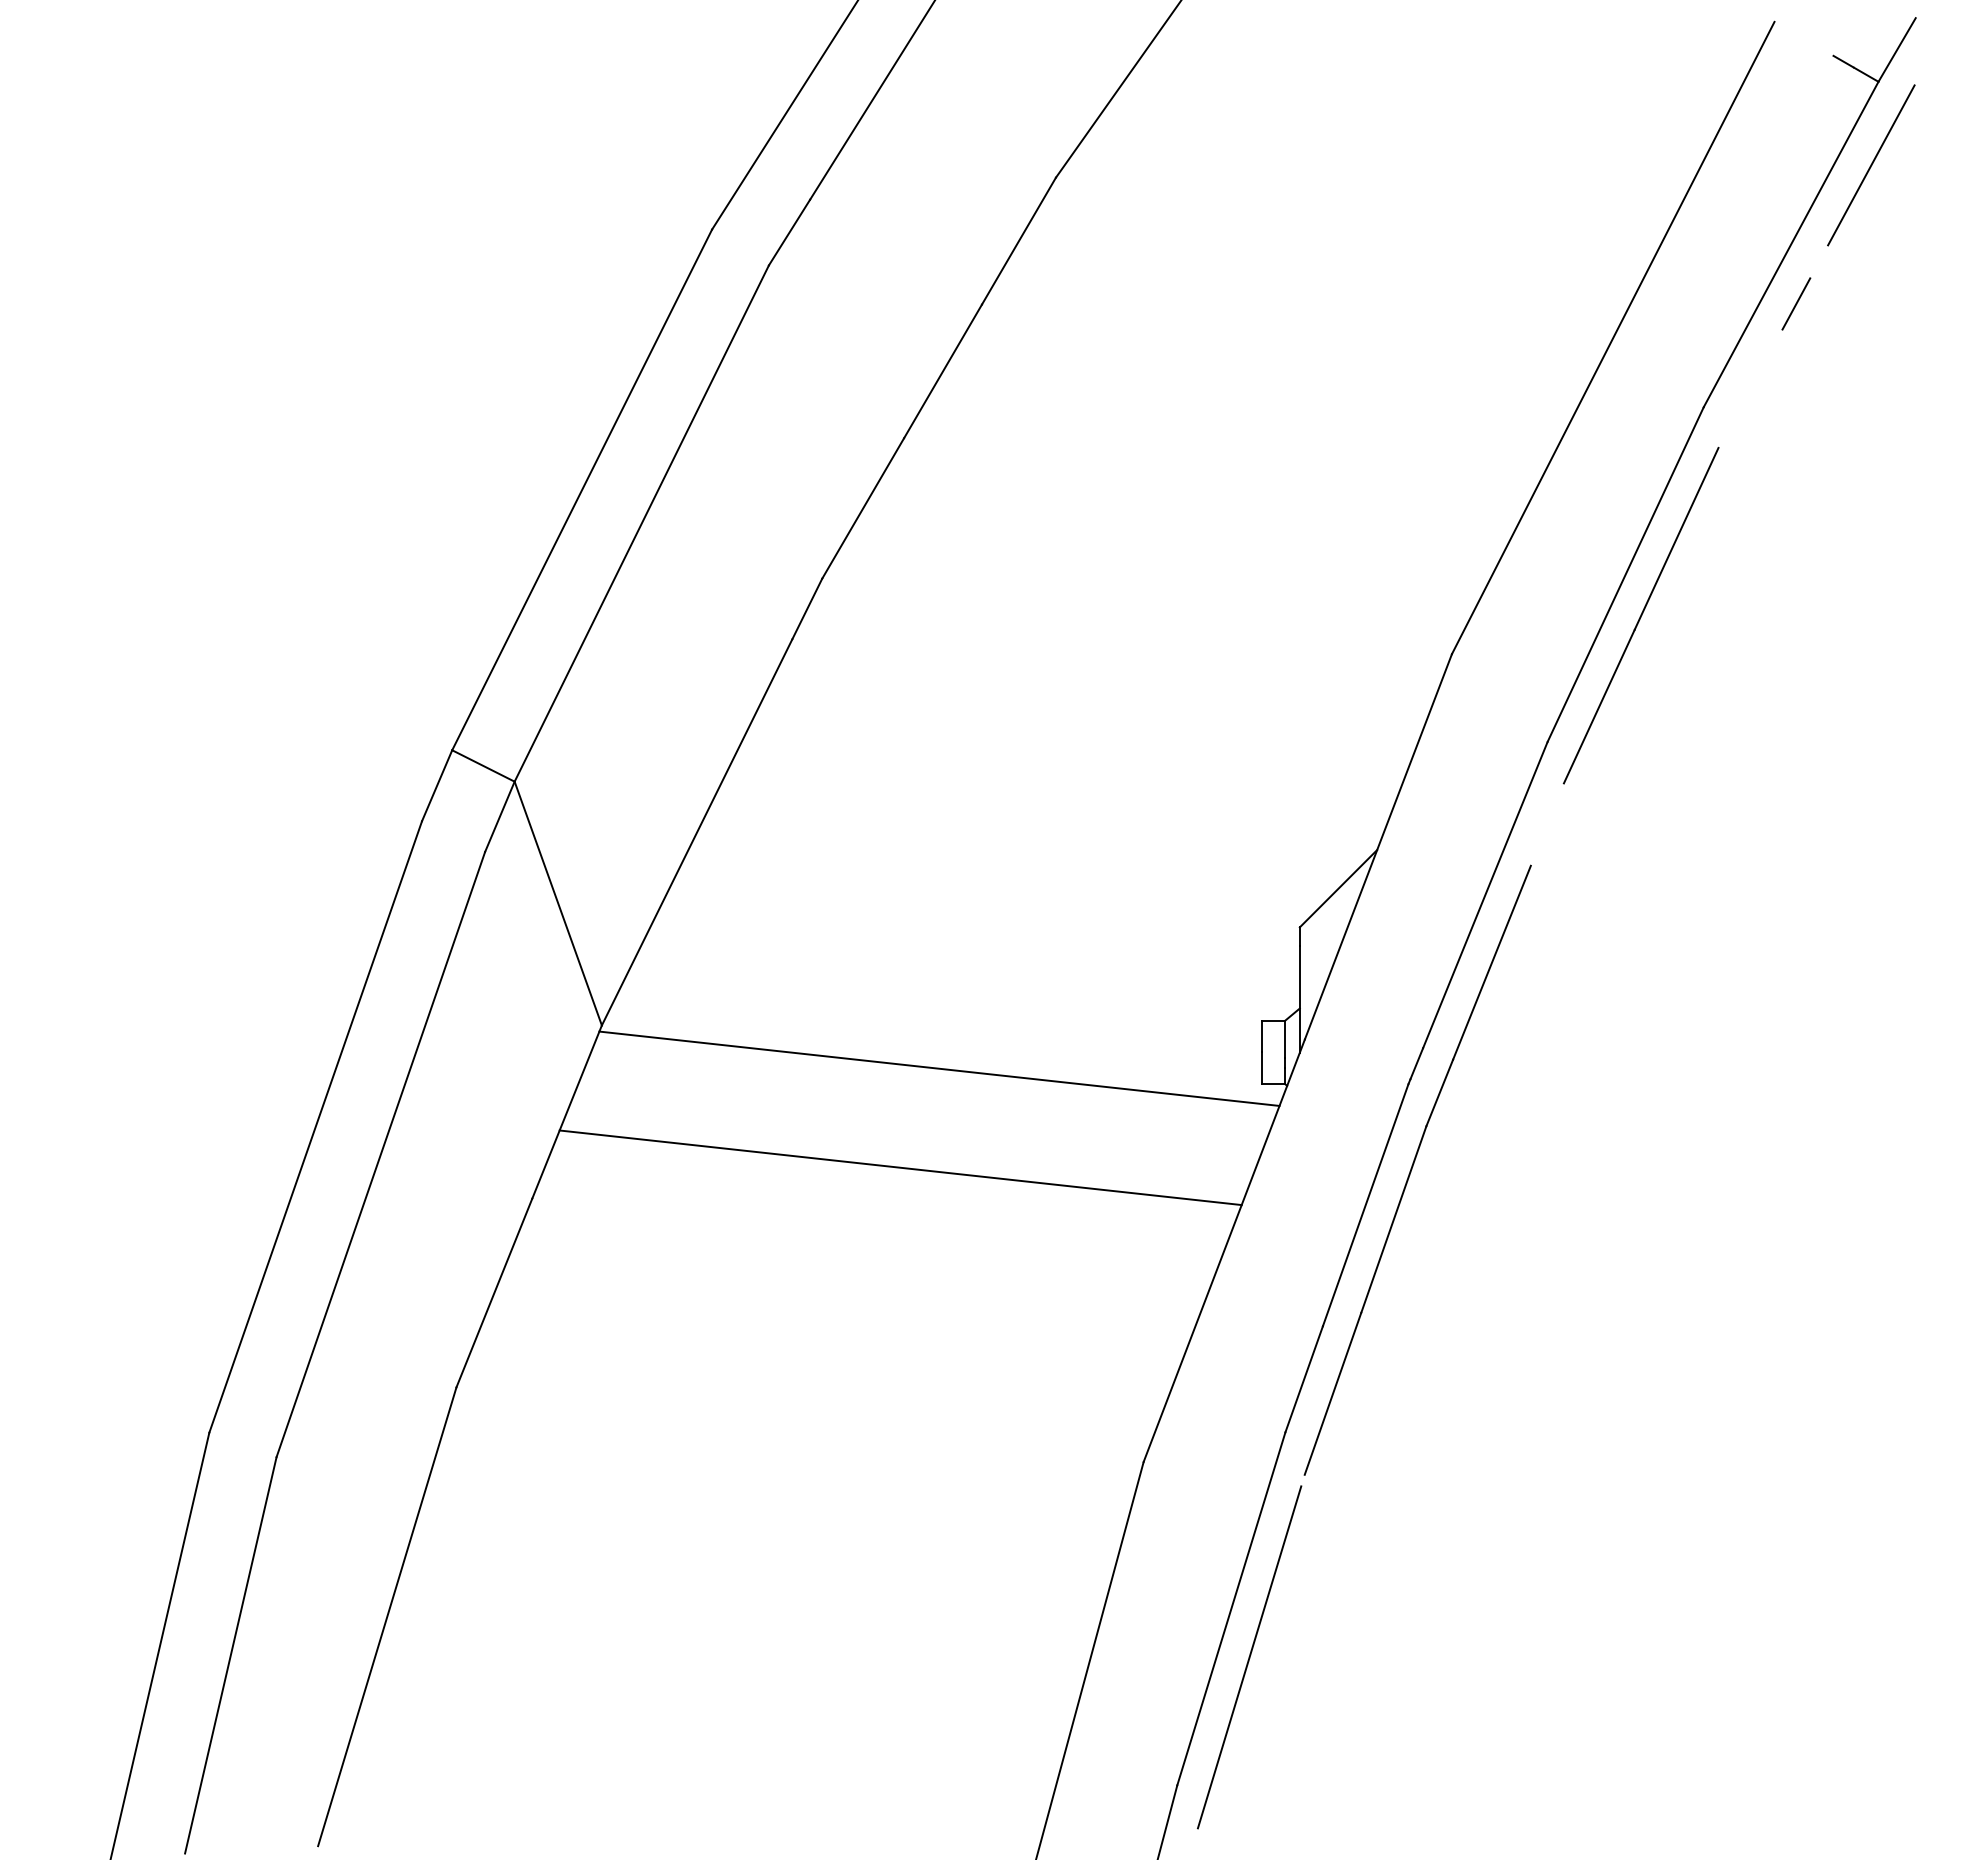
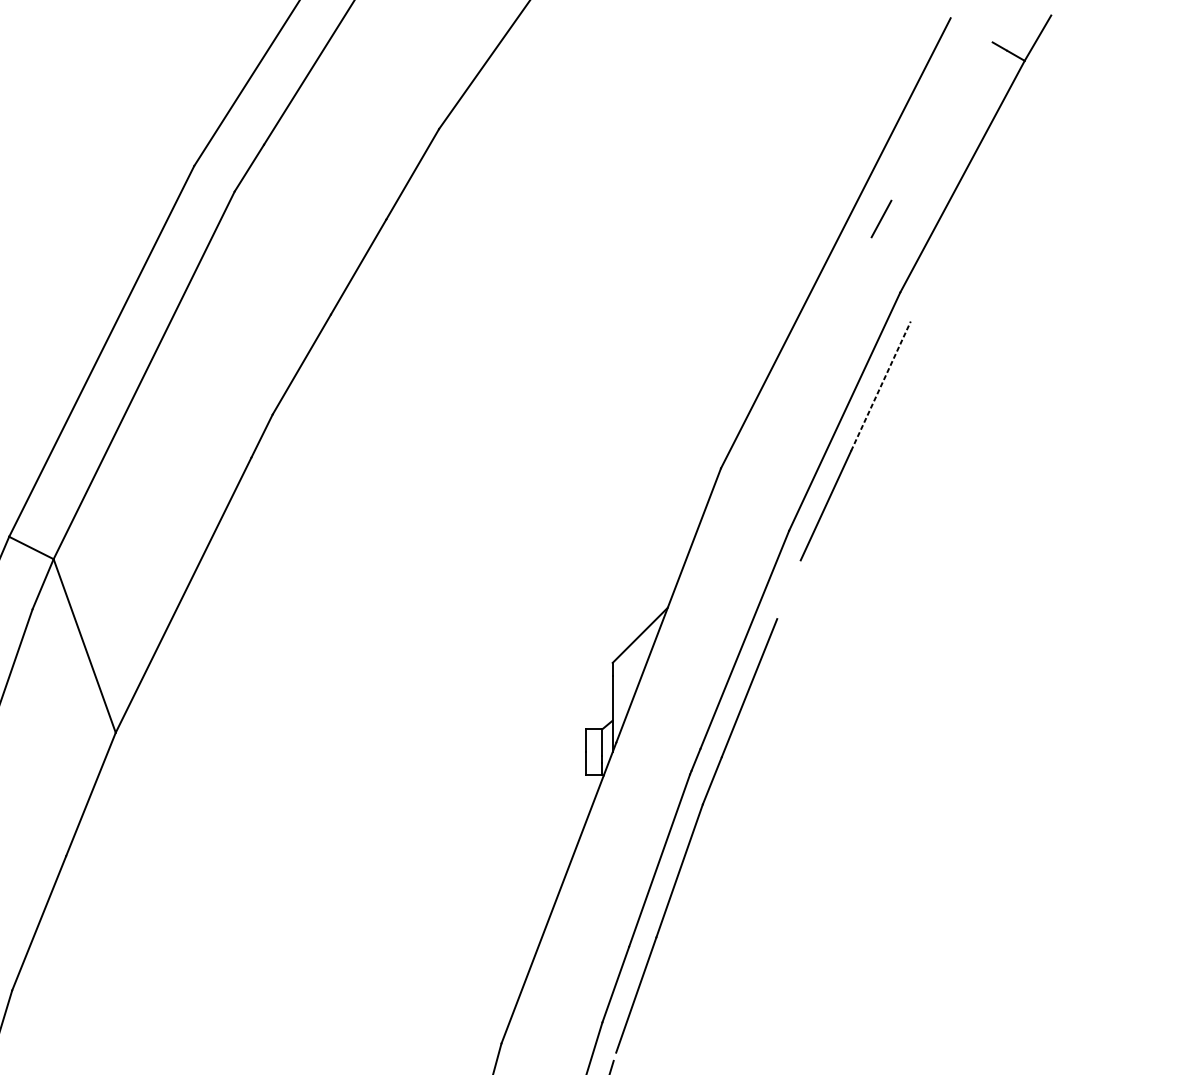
line: (1871, 165) -> (1019, 120), removed
line: (1796, 303) -> (881, 218), moved
line: (1676, 538) -> (880, 386), solid -> dashed
line: (939, 1068) -> (356, 763), removed
line: (900, 1167) -> (328, 833), removed

